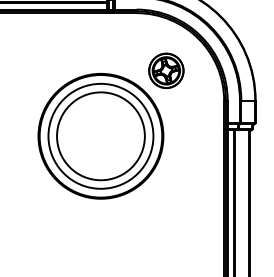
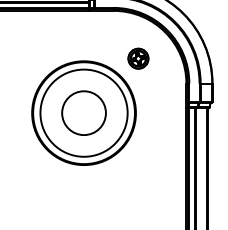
part: (166, 70) -> (138, 58), size x0.7
circle: (100, 135) -> (83, 112), size x0.6

